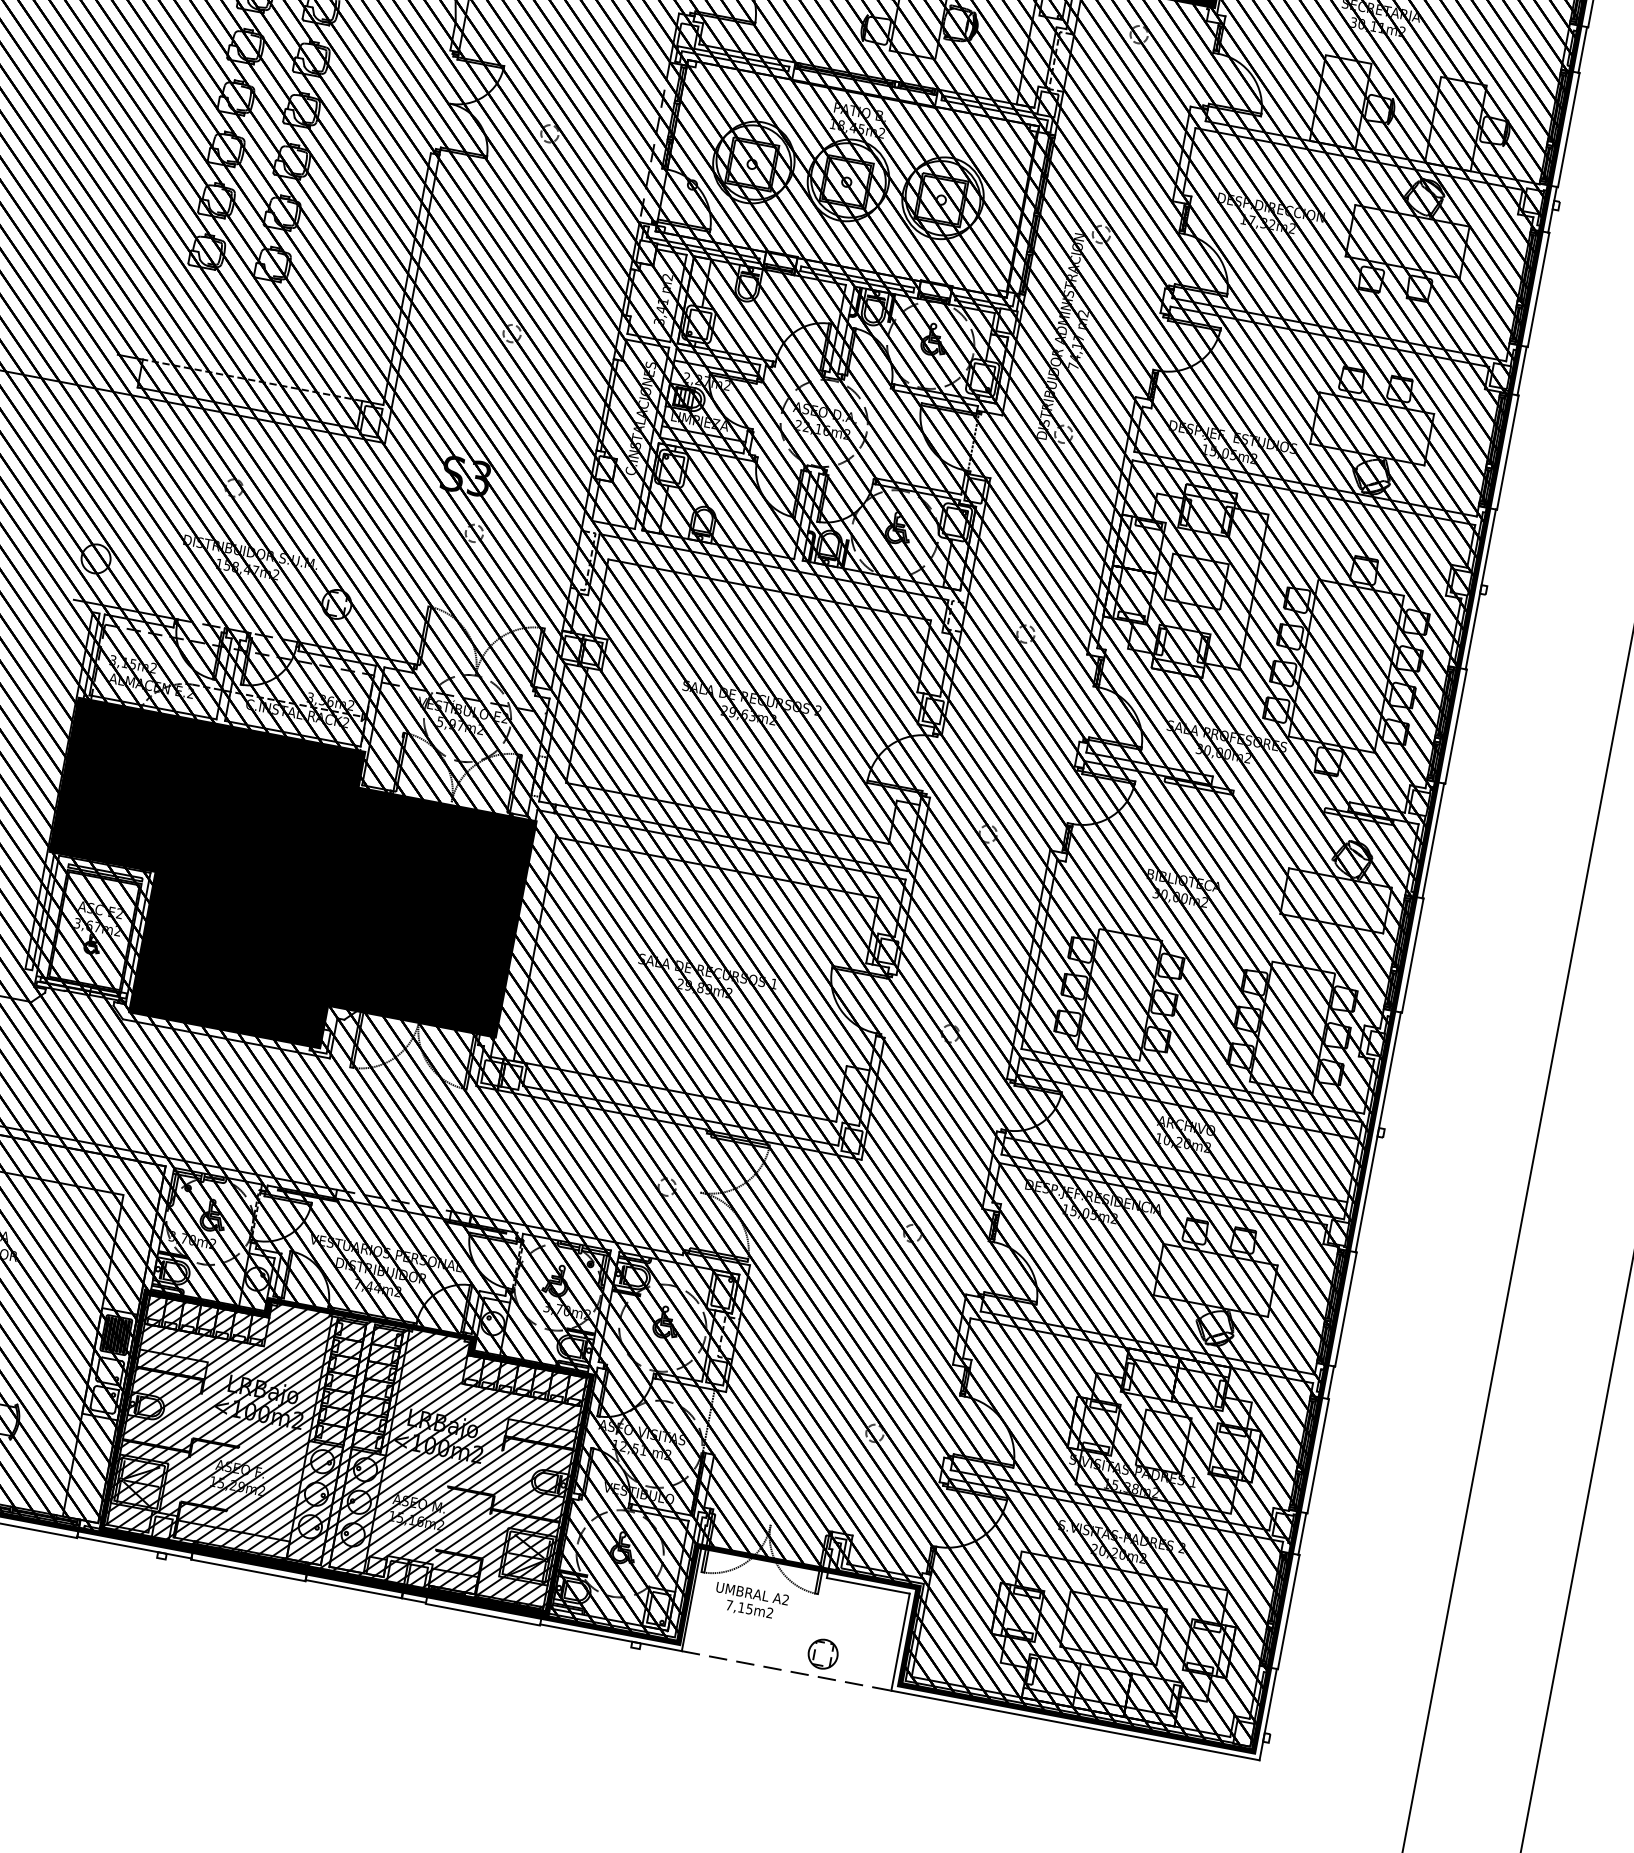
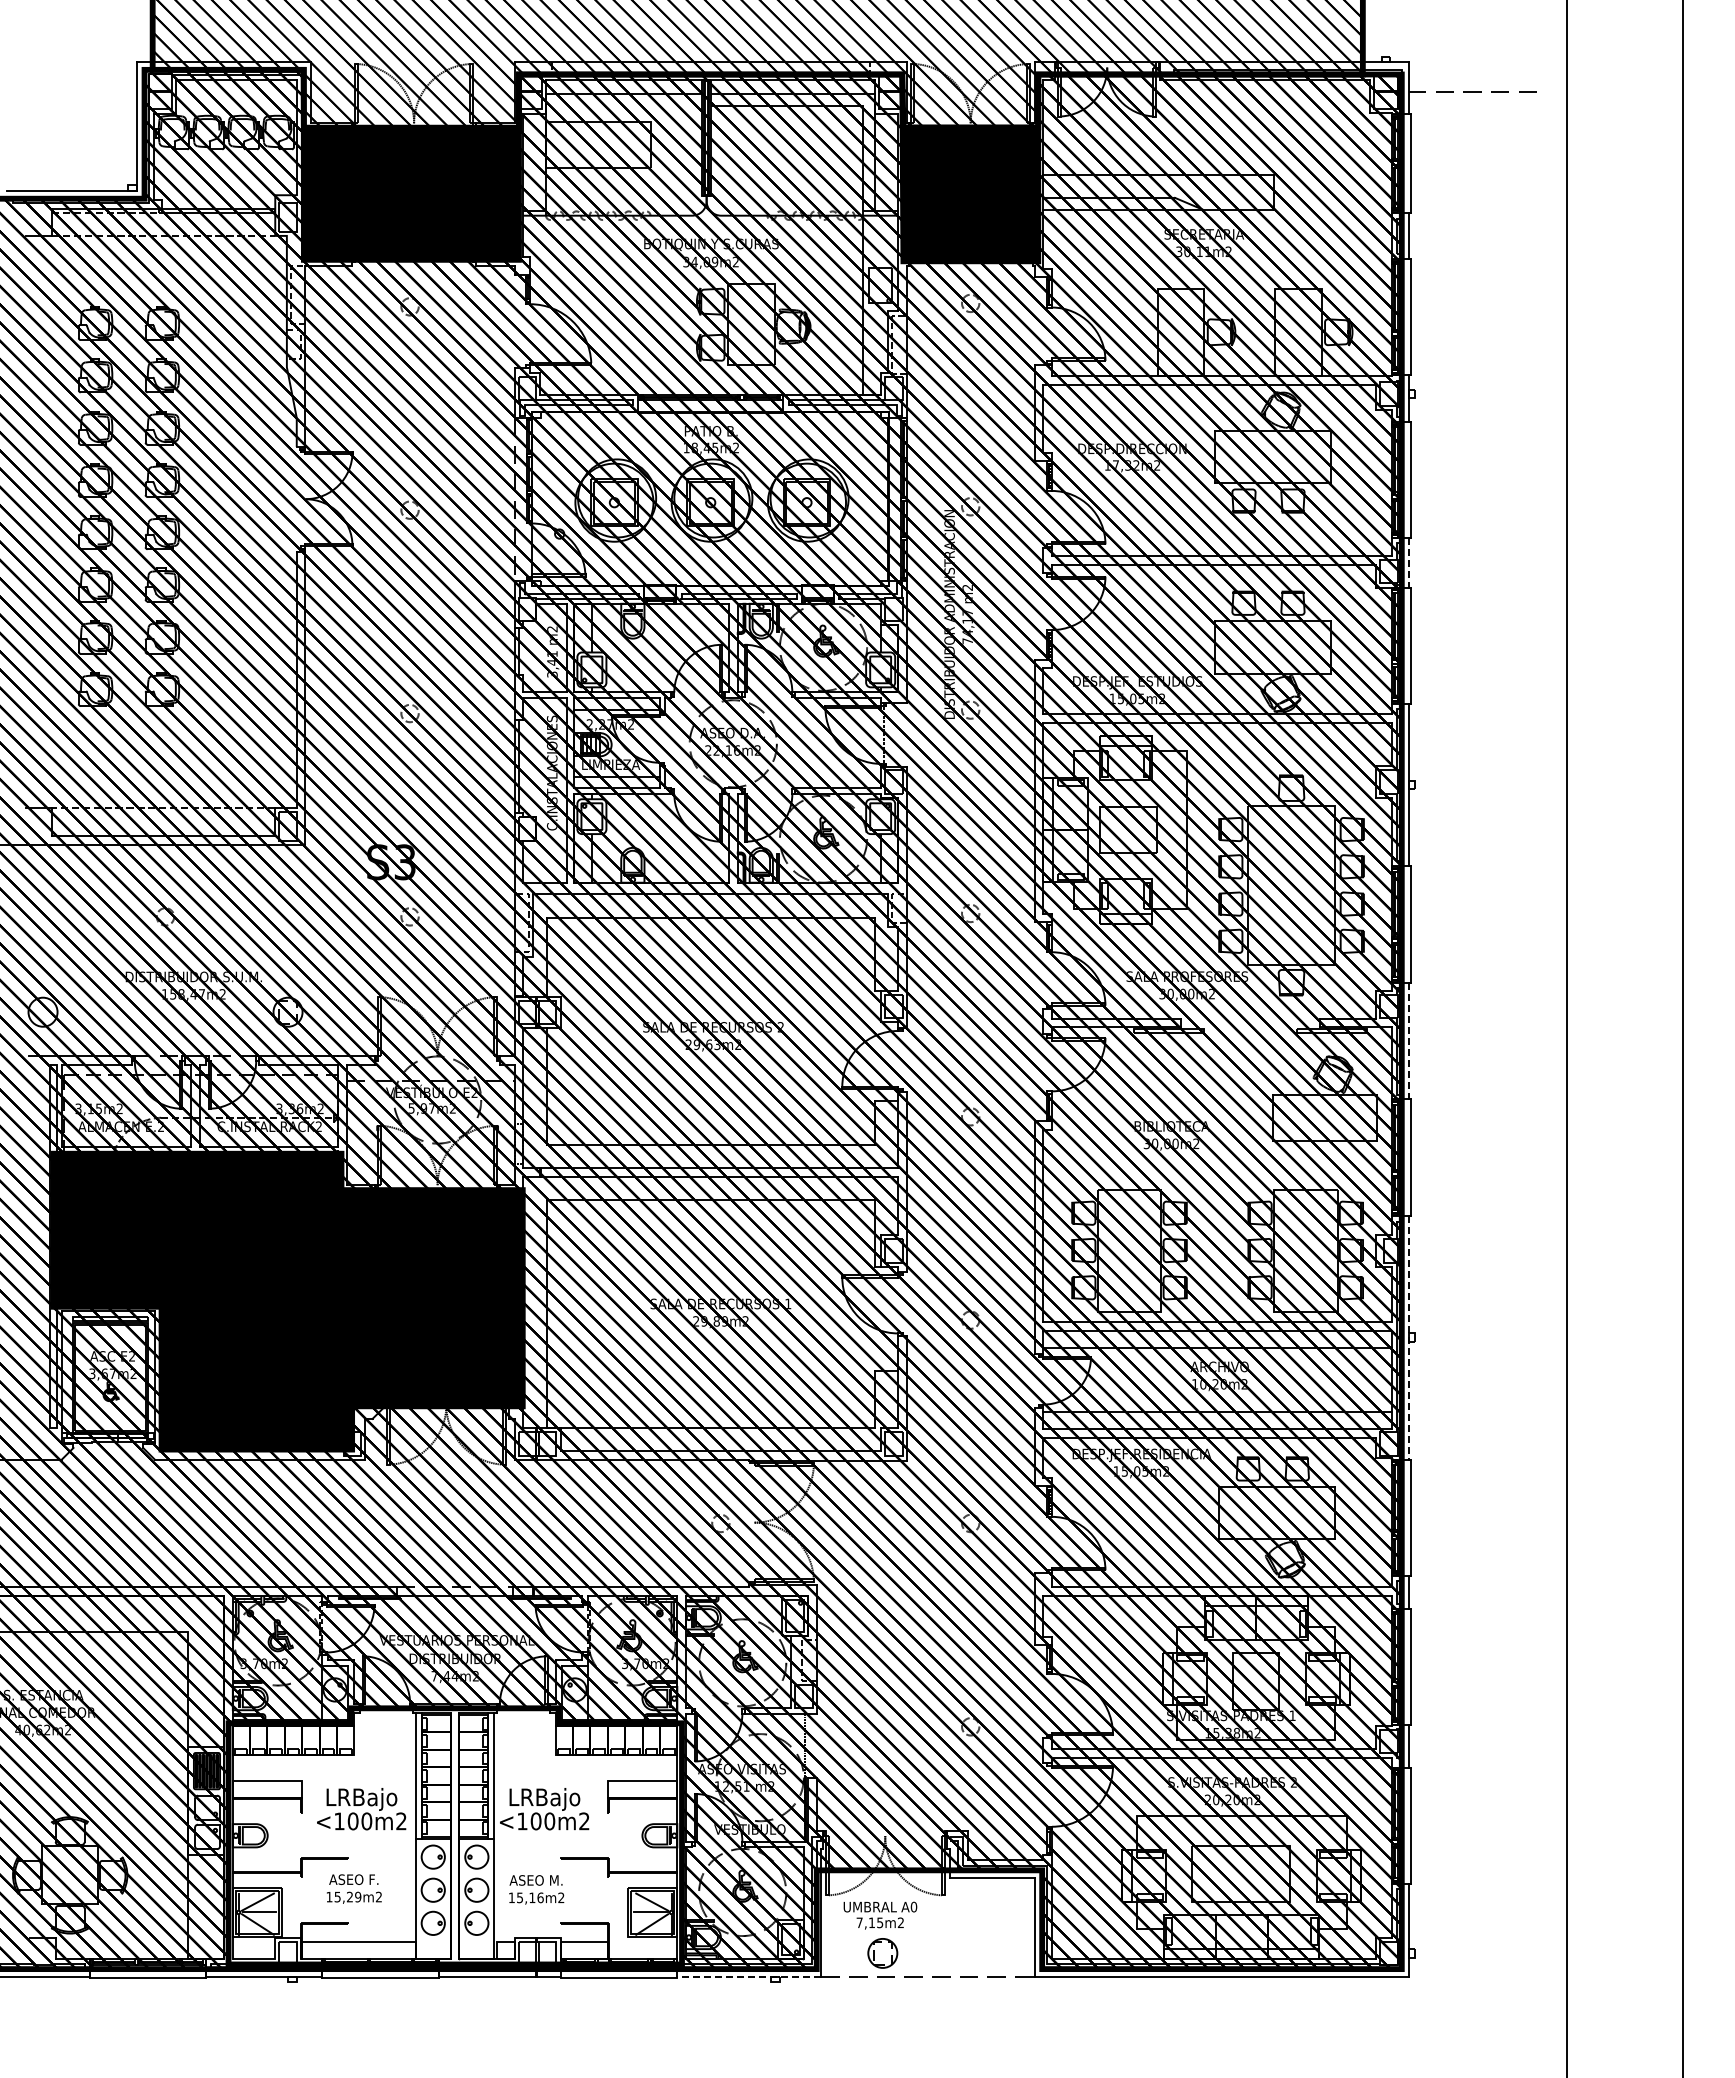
line: (1522, 370) -> (1409, 562), solid -> dashed
line: (1433, 841) -> (1409, 1041), solid -> dashed
line: (1378, 1133) -> (1409, 1338), solid -> dashed
hatch: (348, 1445) -> (455, 1836), removed
text: (785, 1599) -> (913, 1906), A2 -> A0
line: (610, 1637) -> (748, 1976), solid -> dashed
part: (822, 1654) -> (882, 1953), moved

